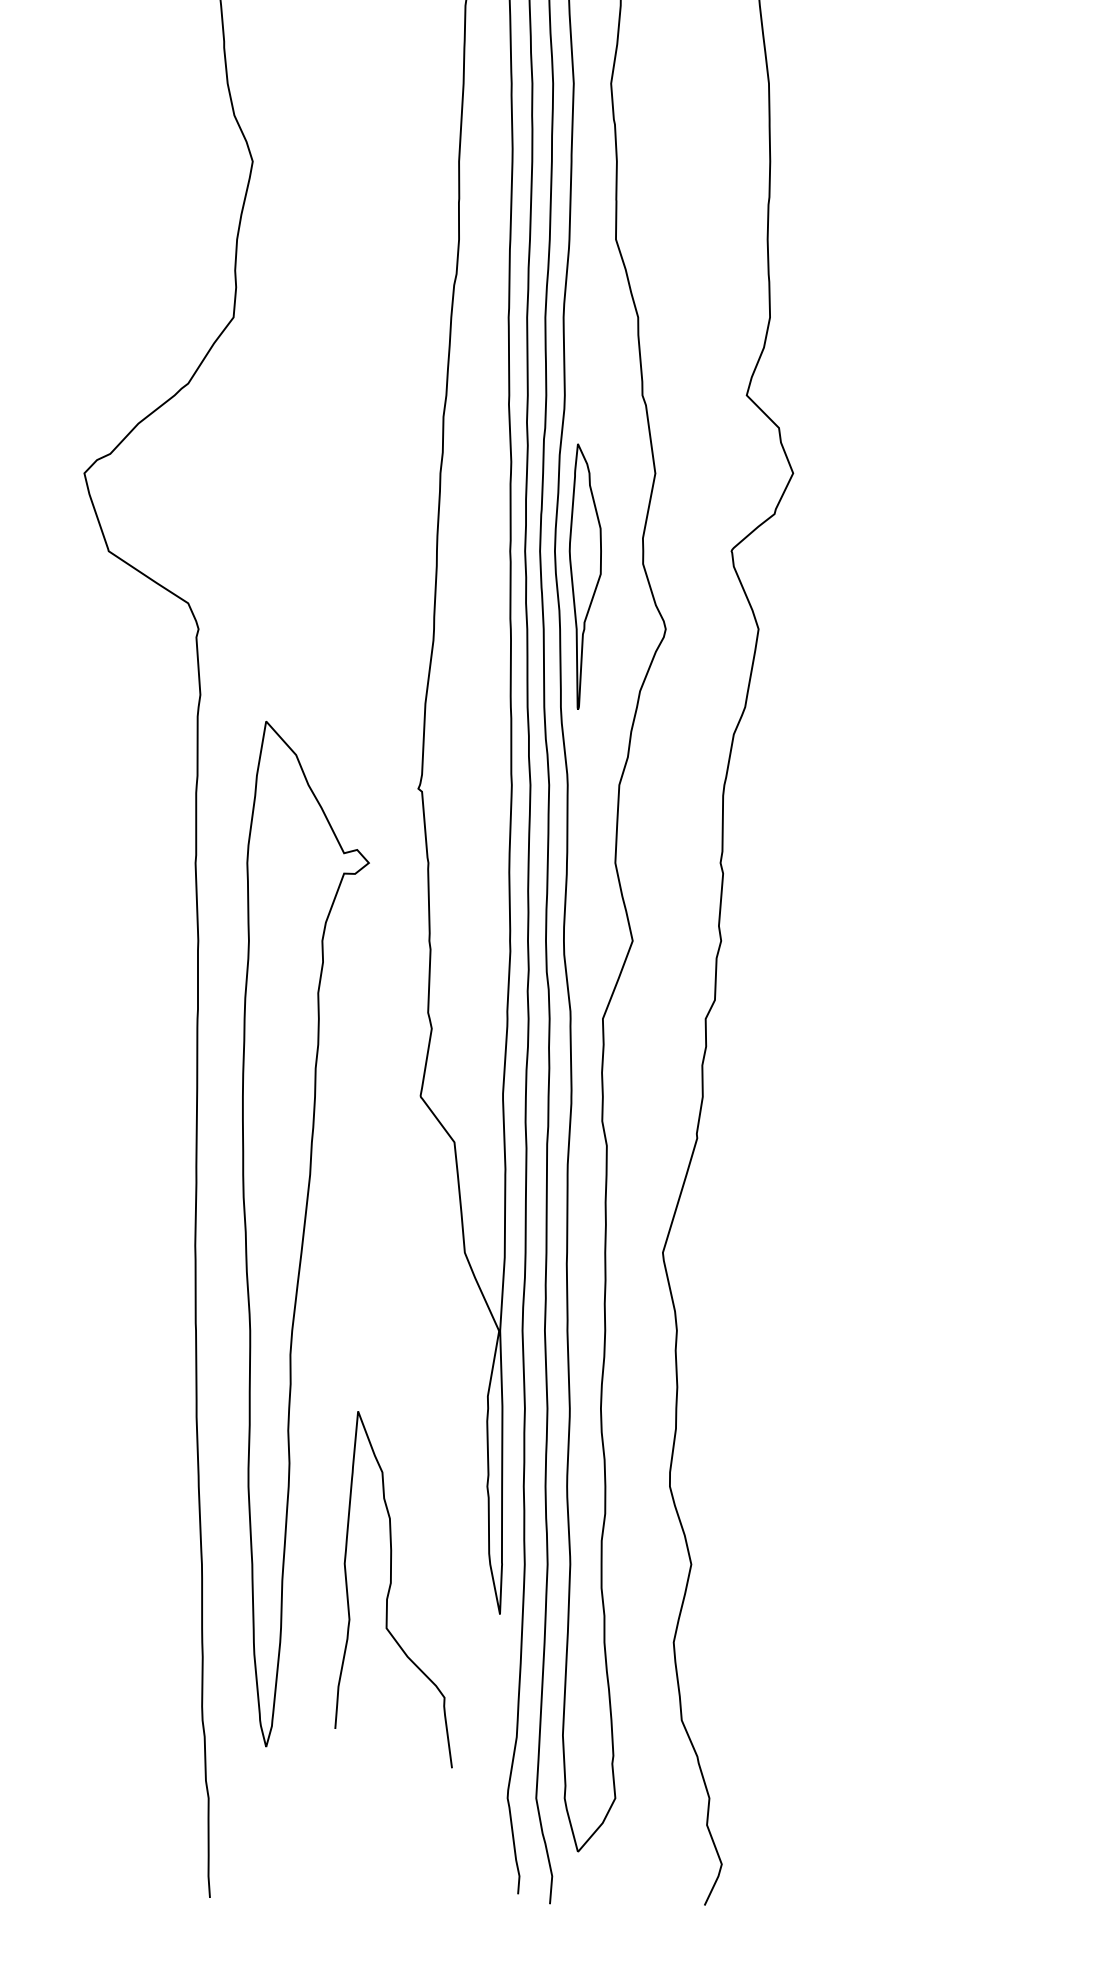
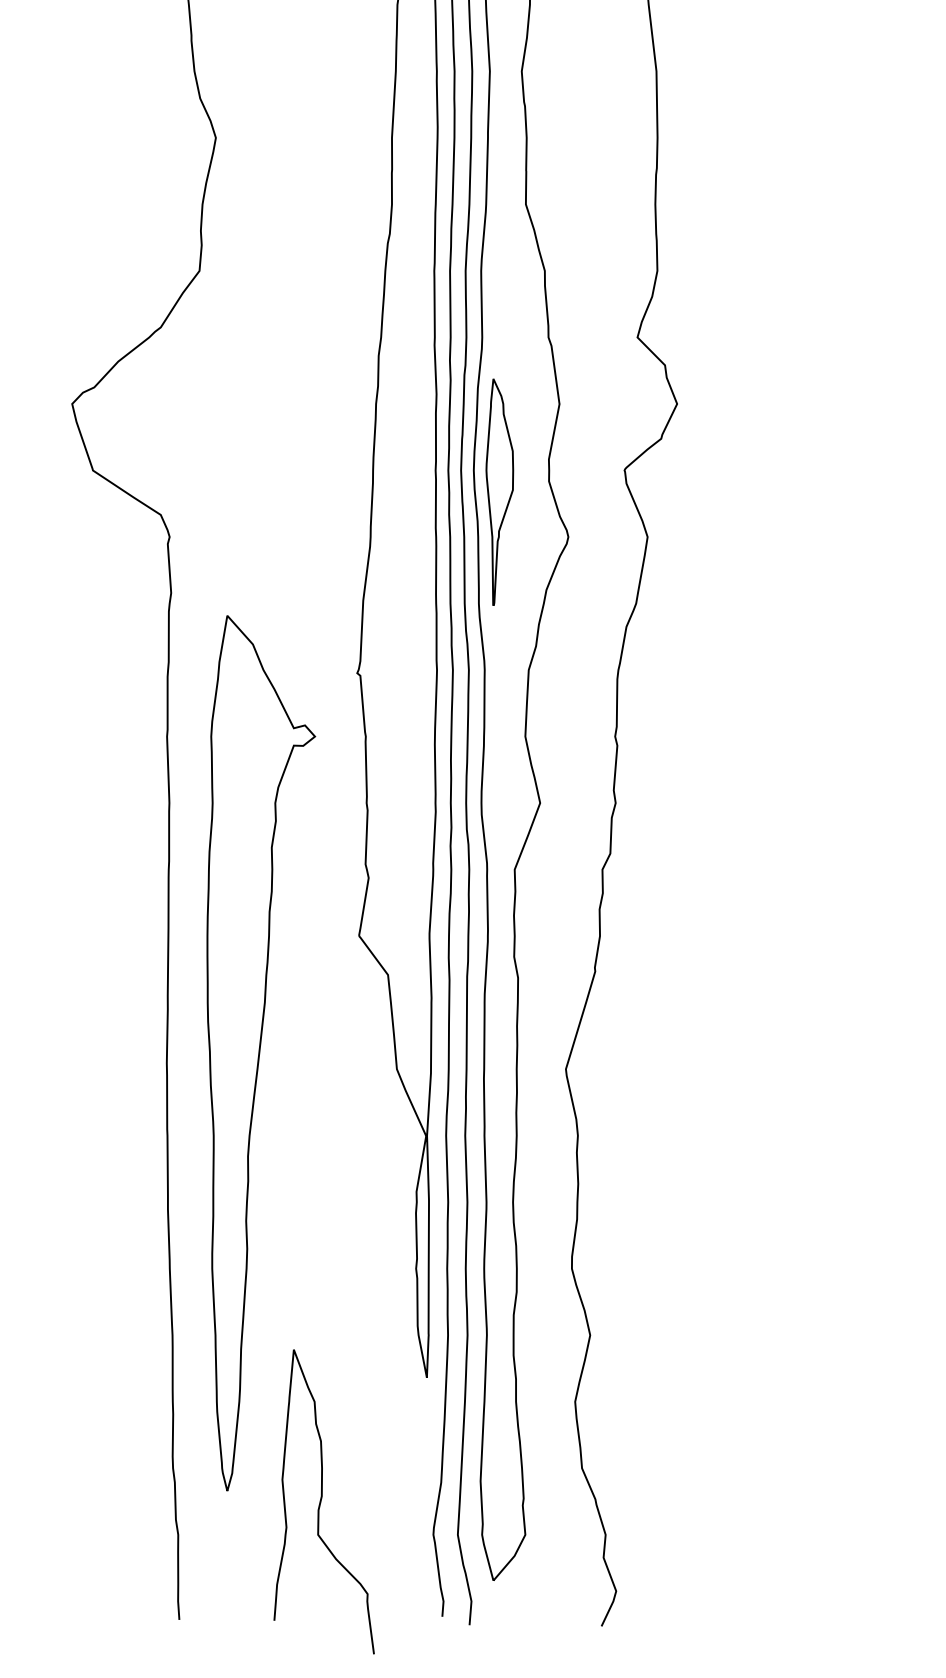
curve: (390, 1589) -> (321, 1501), moved

